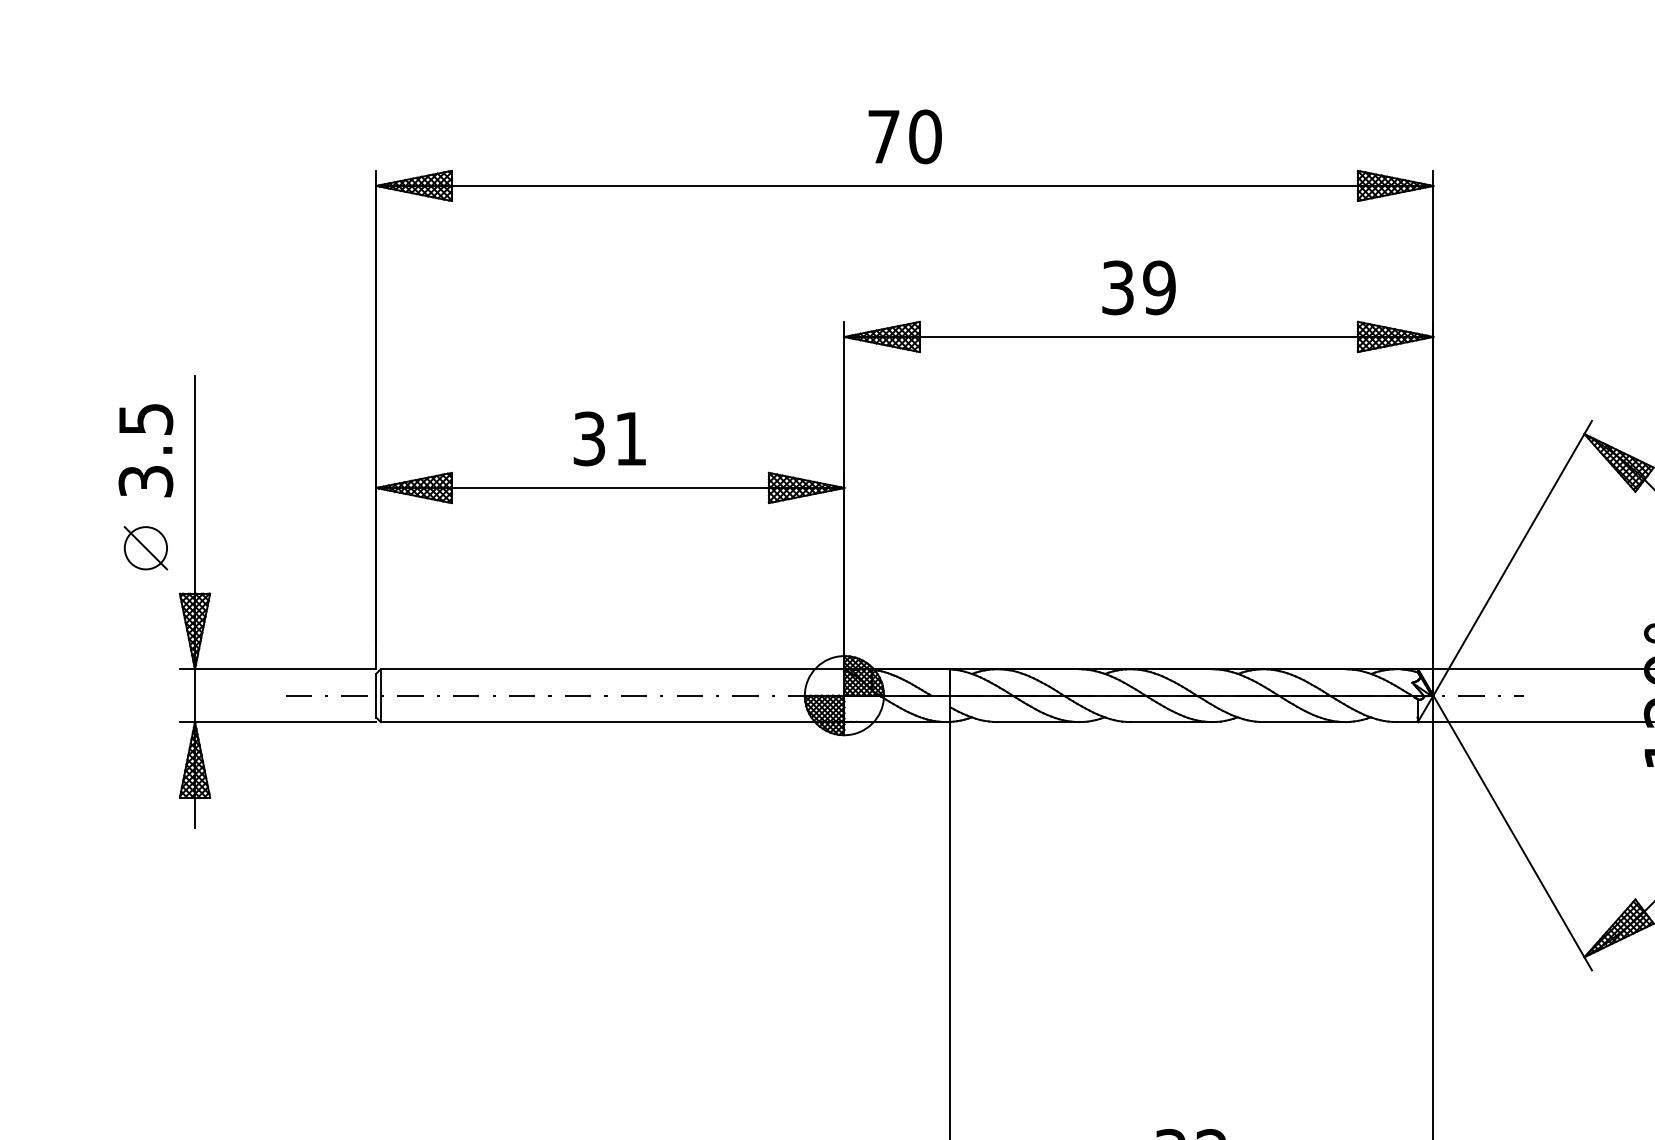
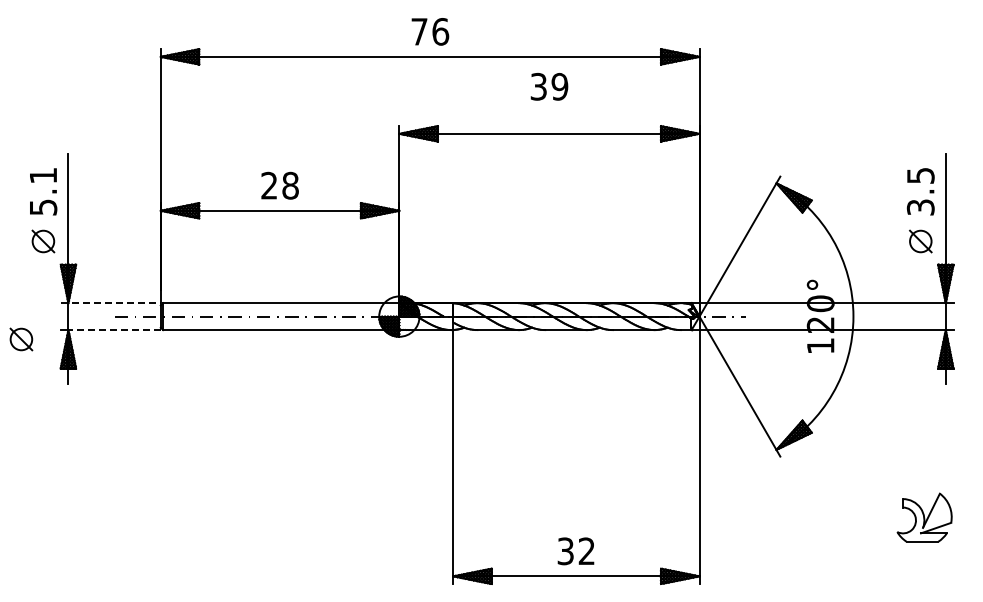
text: (925, 136) -> (440, 31), 70 -> 76
text: (1138, 287) -> (549, 86), moved
text: (609, 438) -> (279, 185), 31 -> 28
text: (146, 450) -> (43, 191), 3.5 -> 5.1
line: (279, 669) -> (111, 303), solid -> dashed
line: (285, 722) -> (114, 330), solid -> dashed
part: (102, 740) -> (21, 339), added

